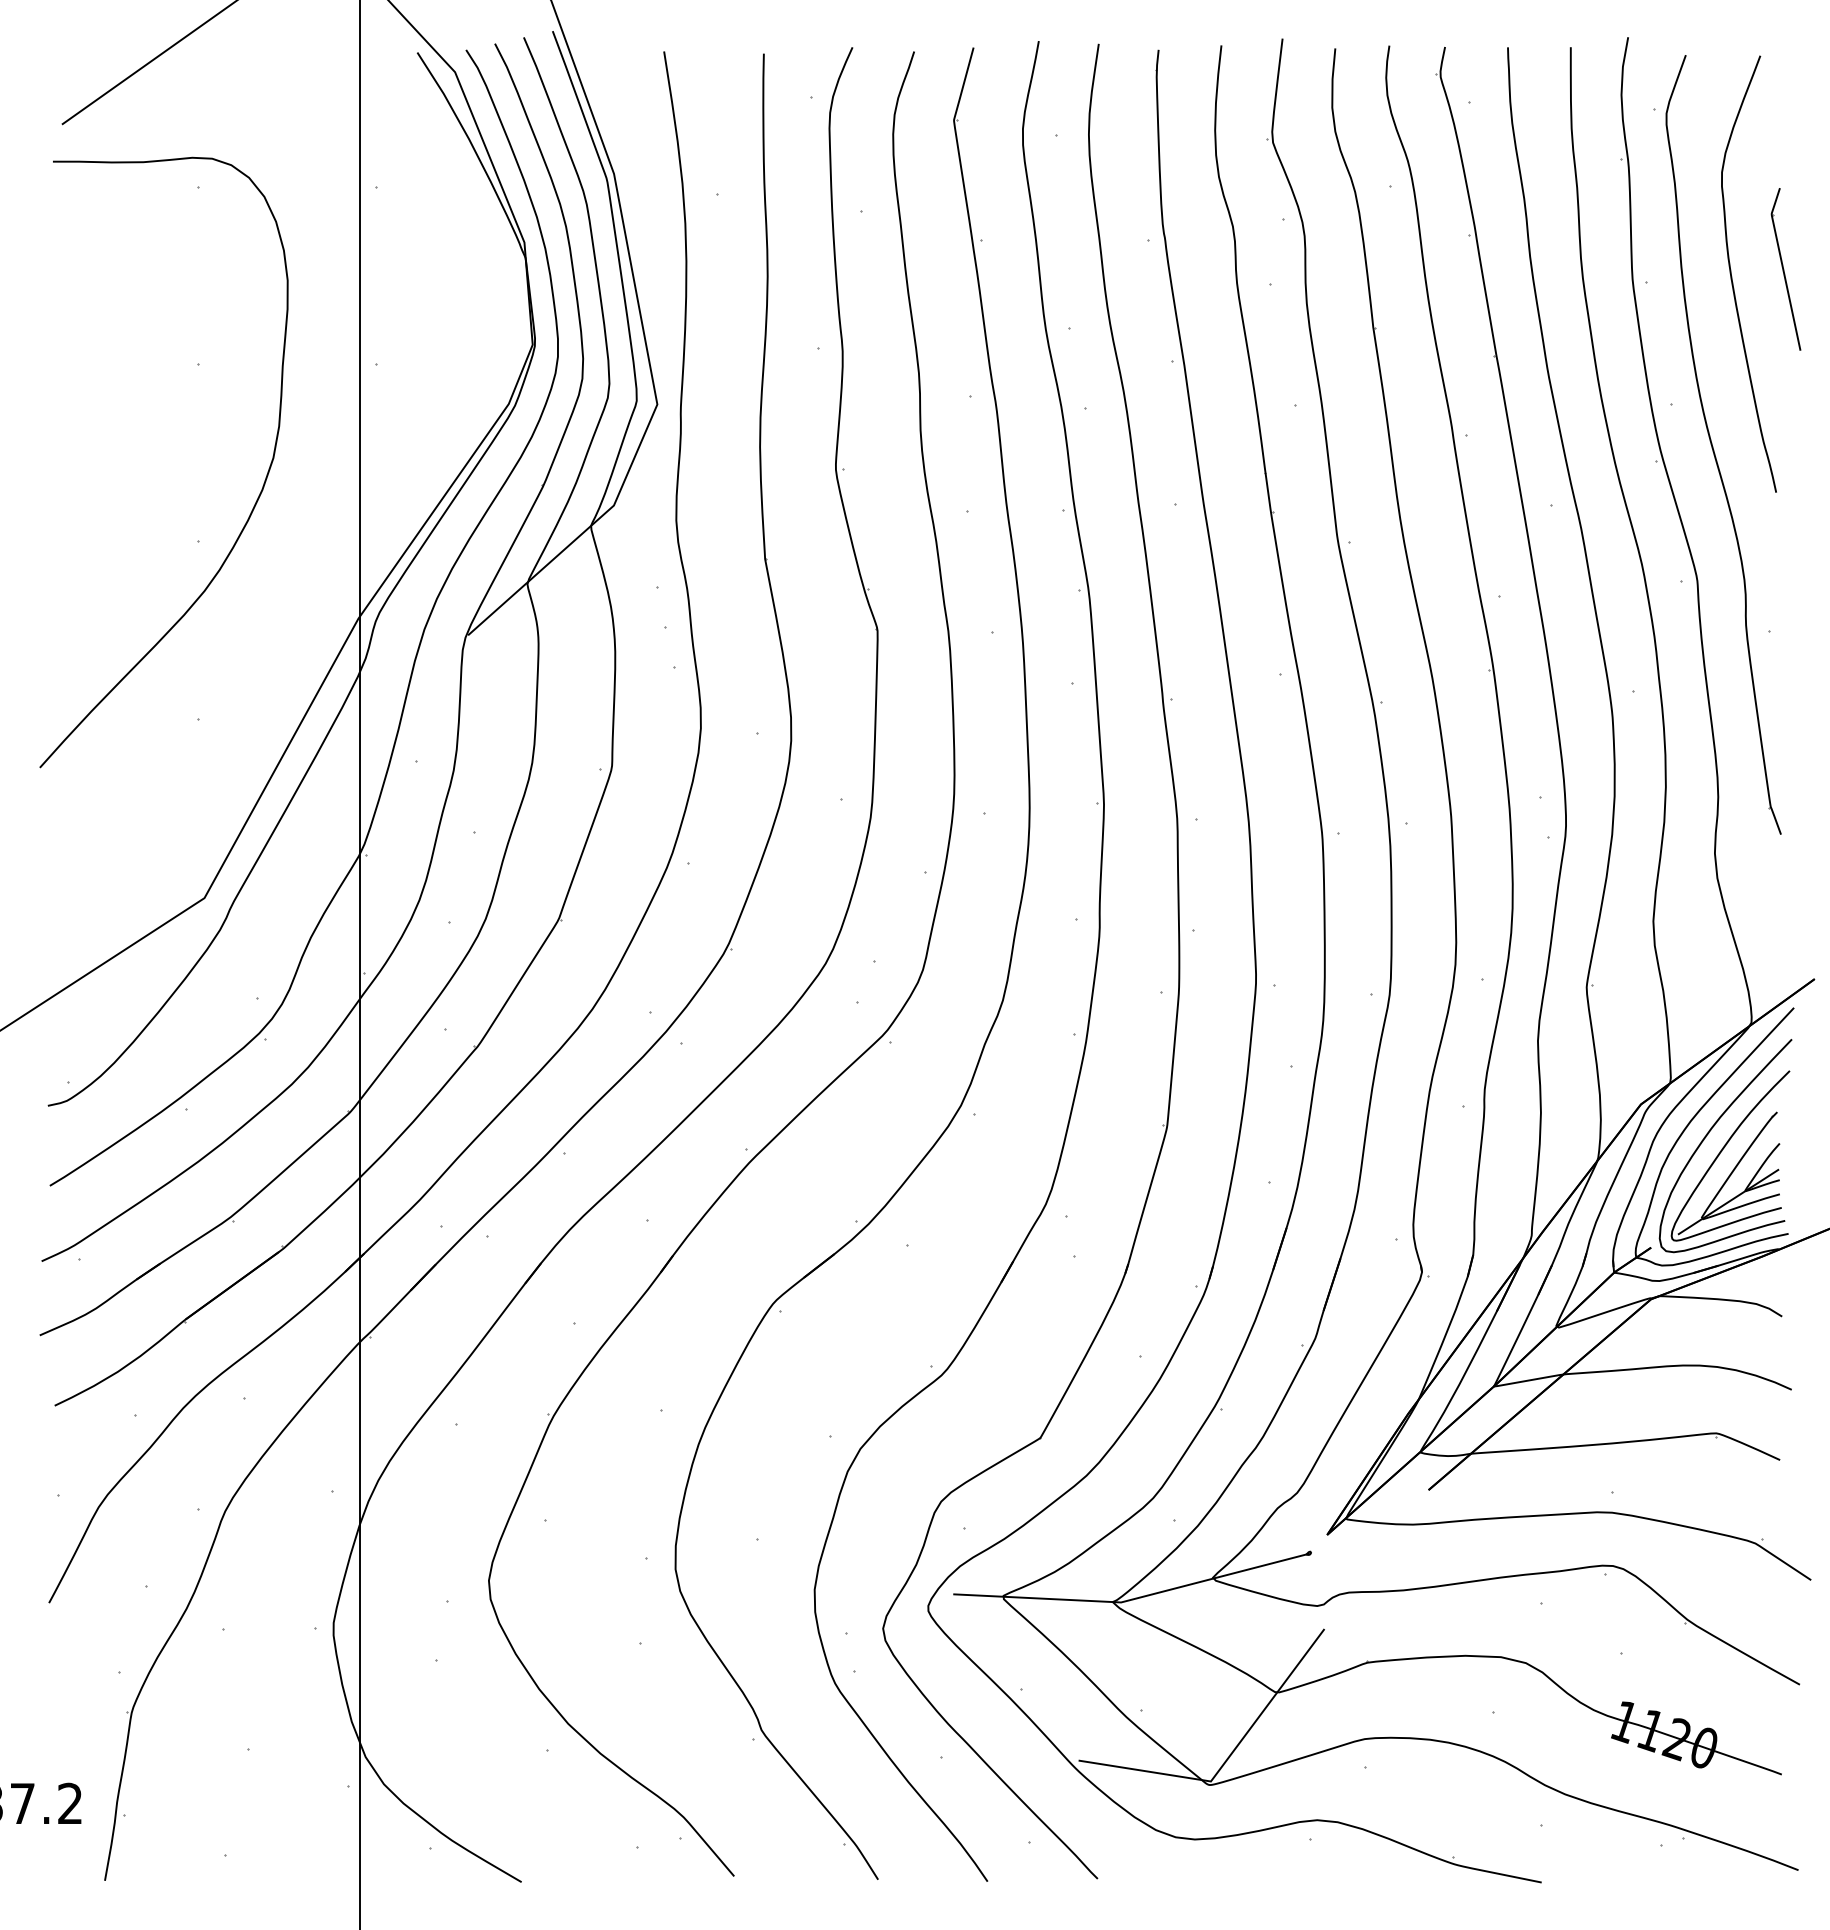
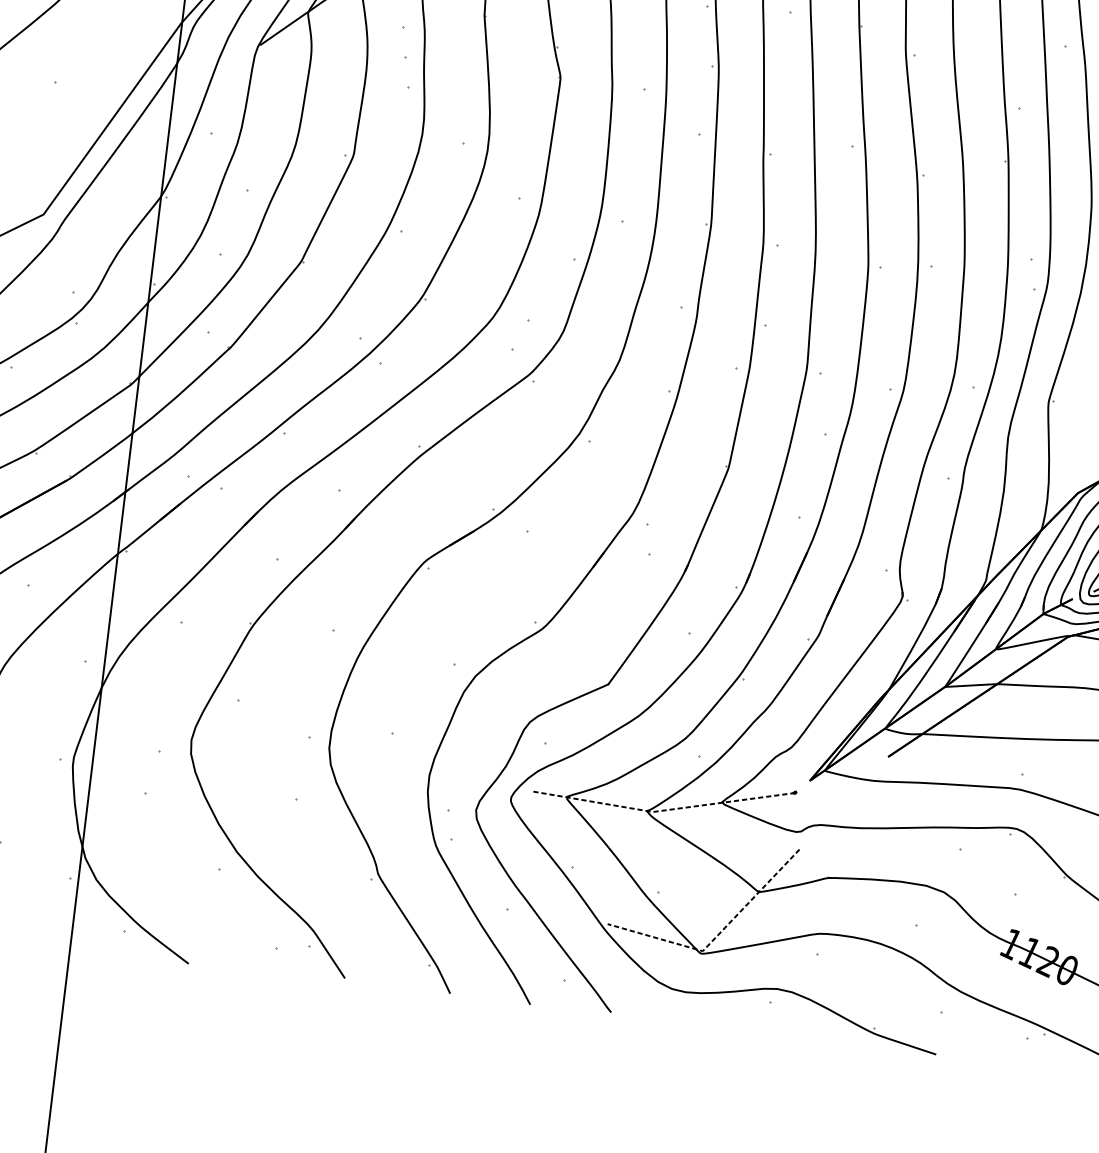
line: (1132, 1599) -> (661, 810), solid -> dashed
line: (1227, 1759) -> (716, 936), solid -> dashed

